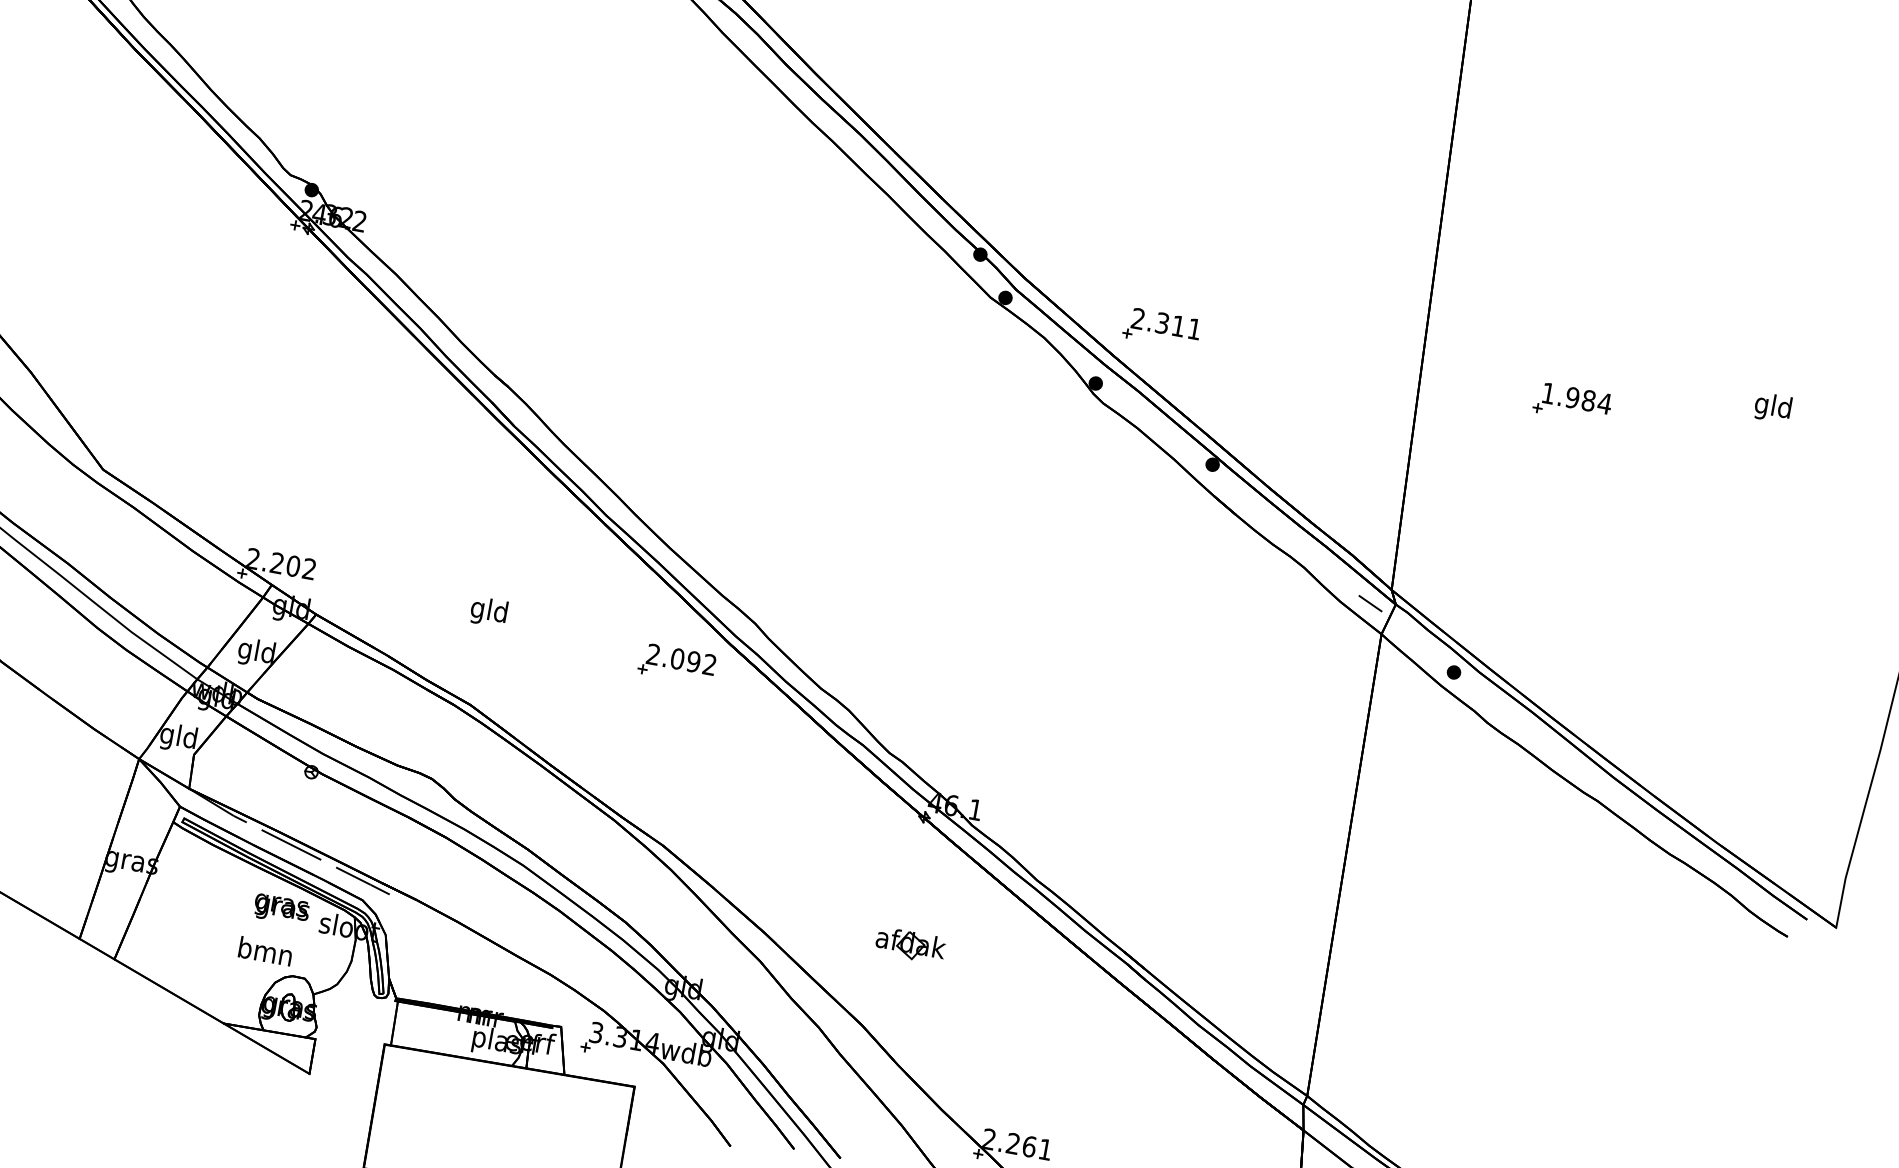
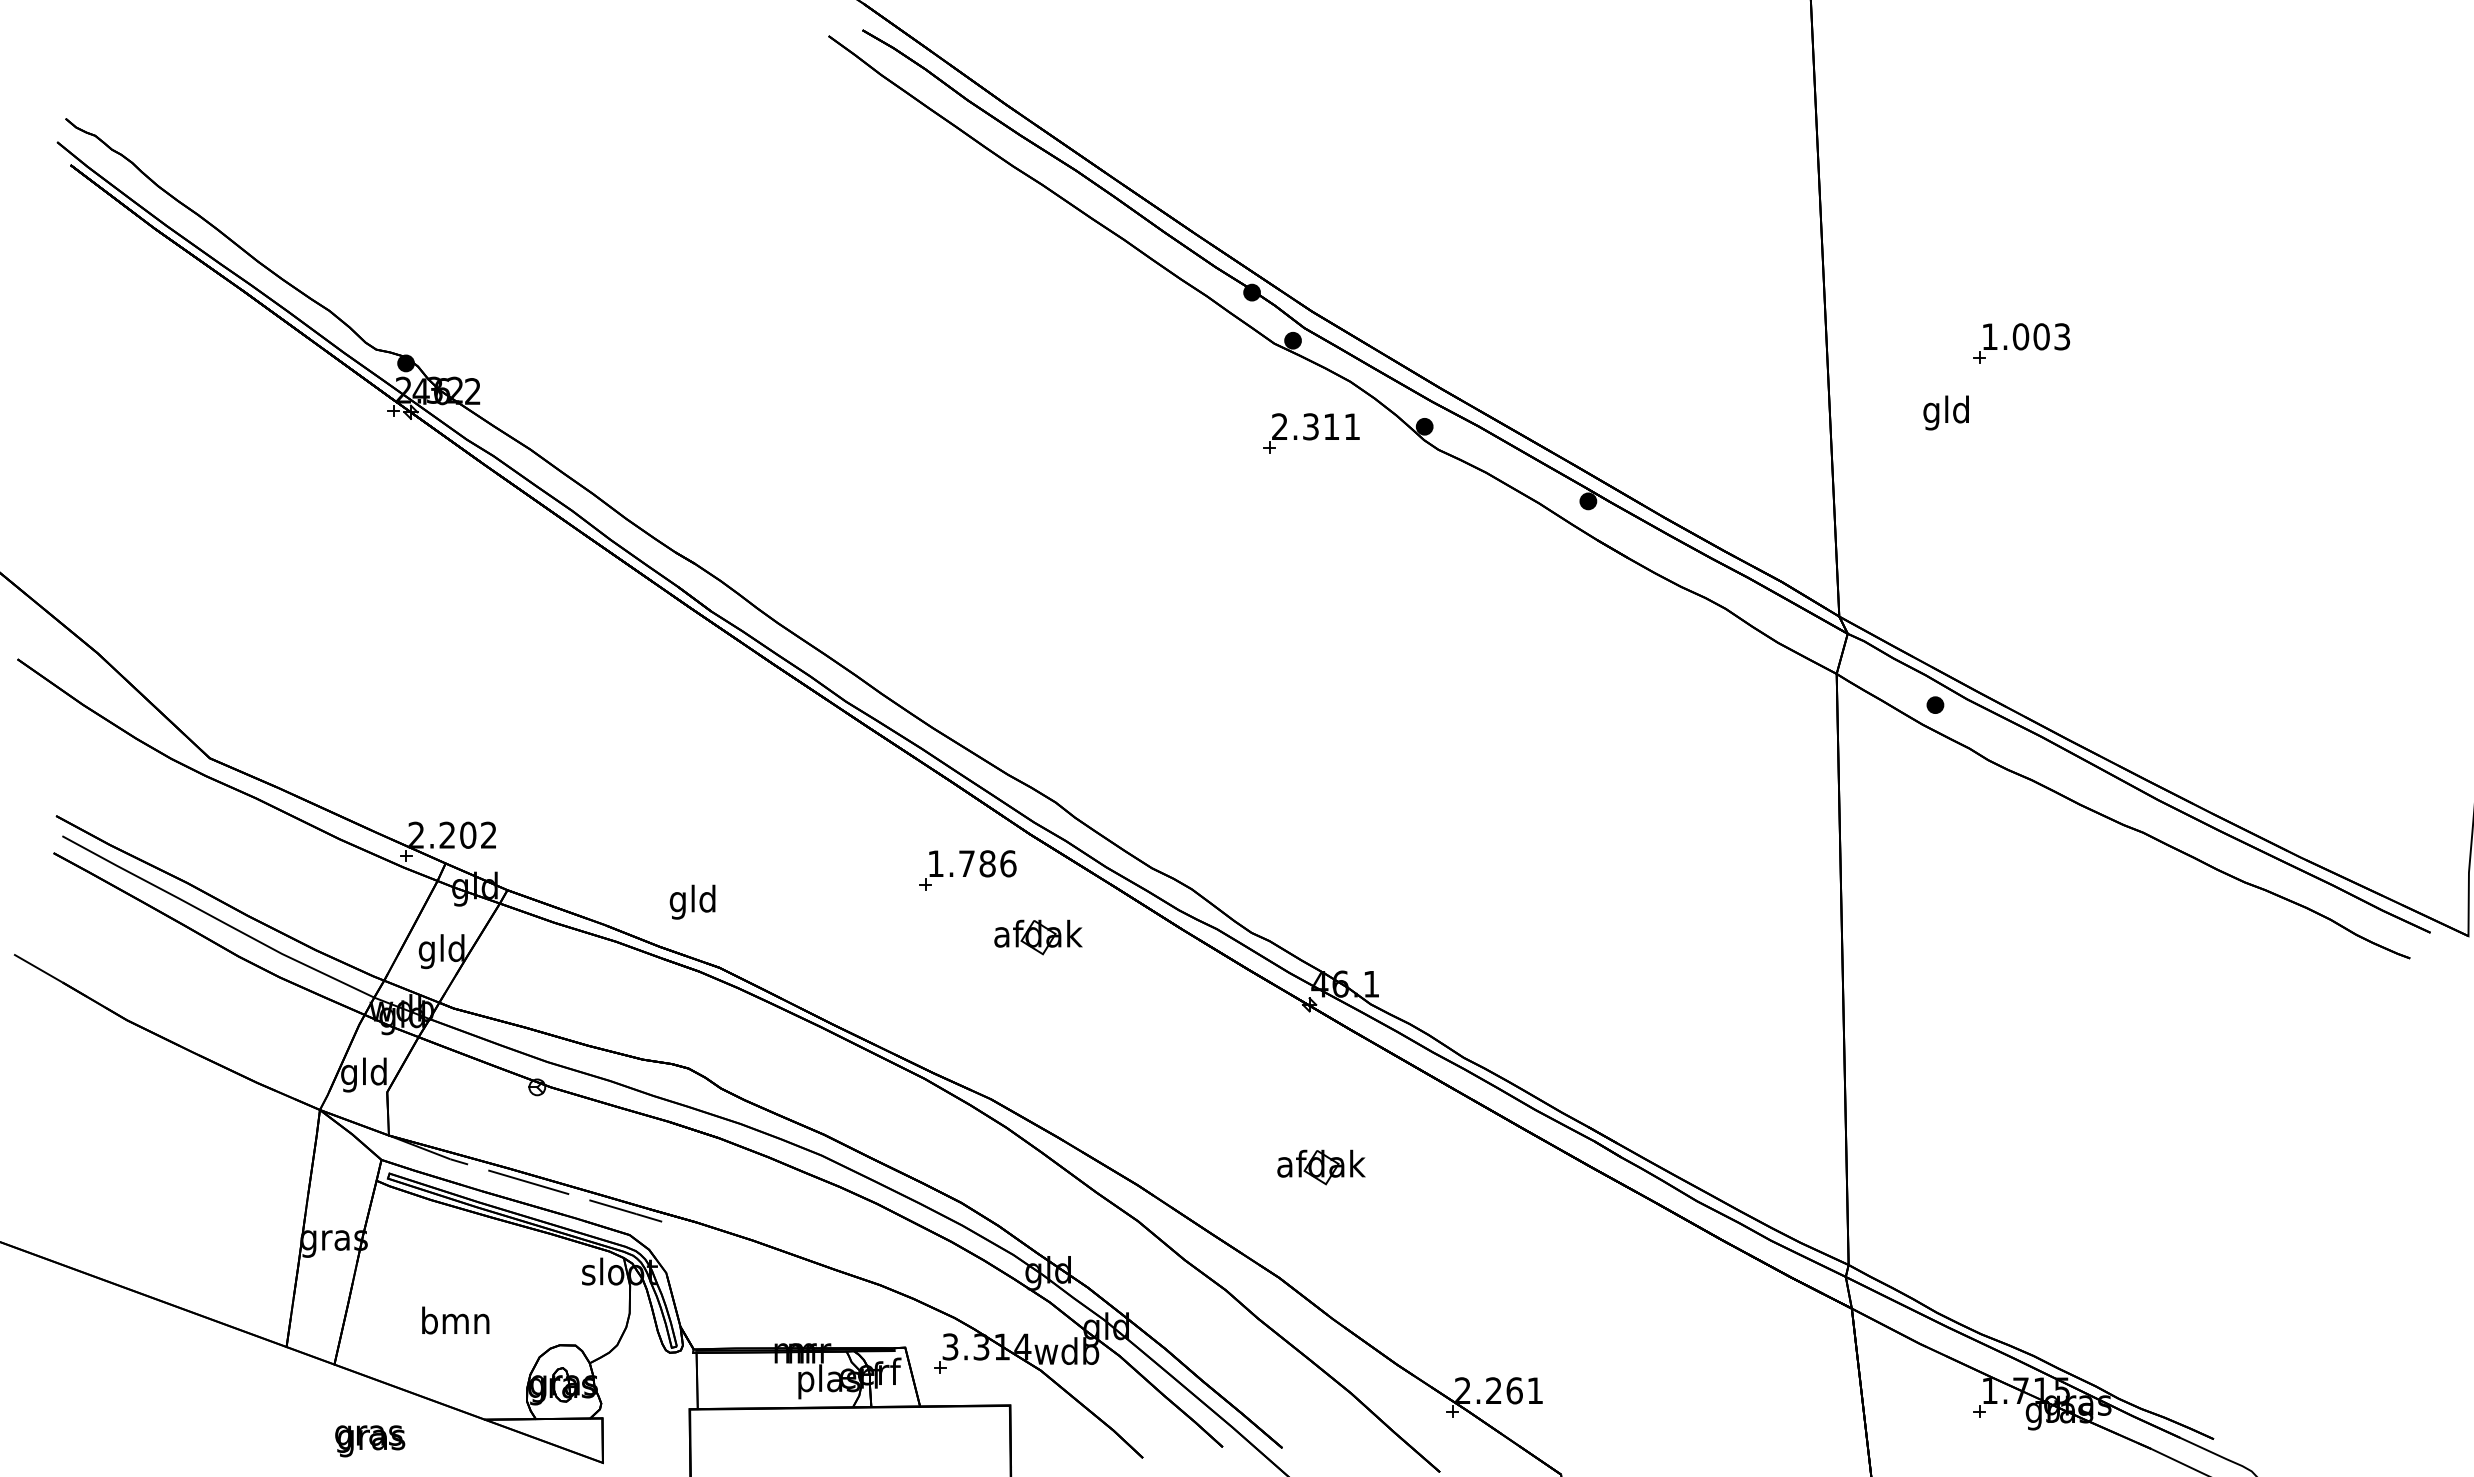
part: (1161, 328) -> (1311, 433), moved
text: (1588, 400) -> (2041, 336), 1.984 -> 1.003
text: (1772, 407) -> (1945, 412), moved
line: (1370, 603) -> (1815, 638), removed
text: (488, 611) -> (692, 901), moved
text: (682, 659) -> (972, 863), 2.092 -> 1.786
part: (722, 726) -> (1038, 937), added
text: (281, 910) -> (370, 1441), moved
text: (265, 951) -> (455, 1320), moved

